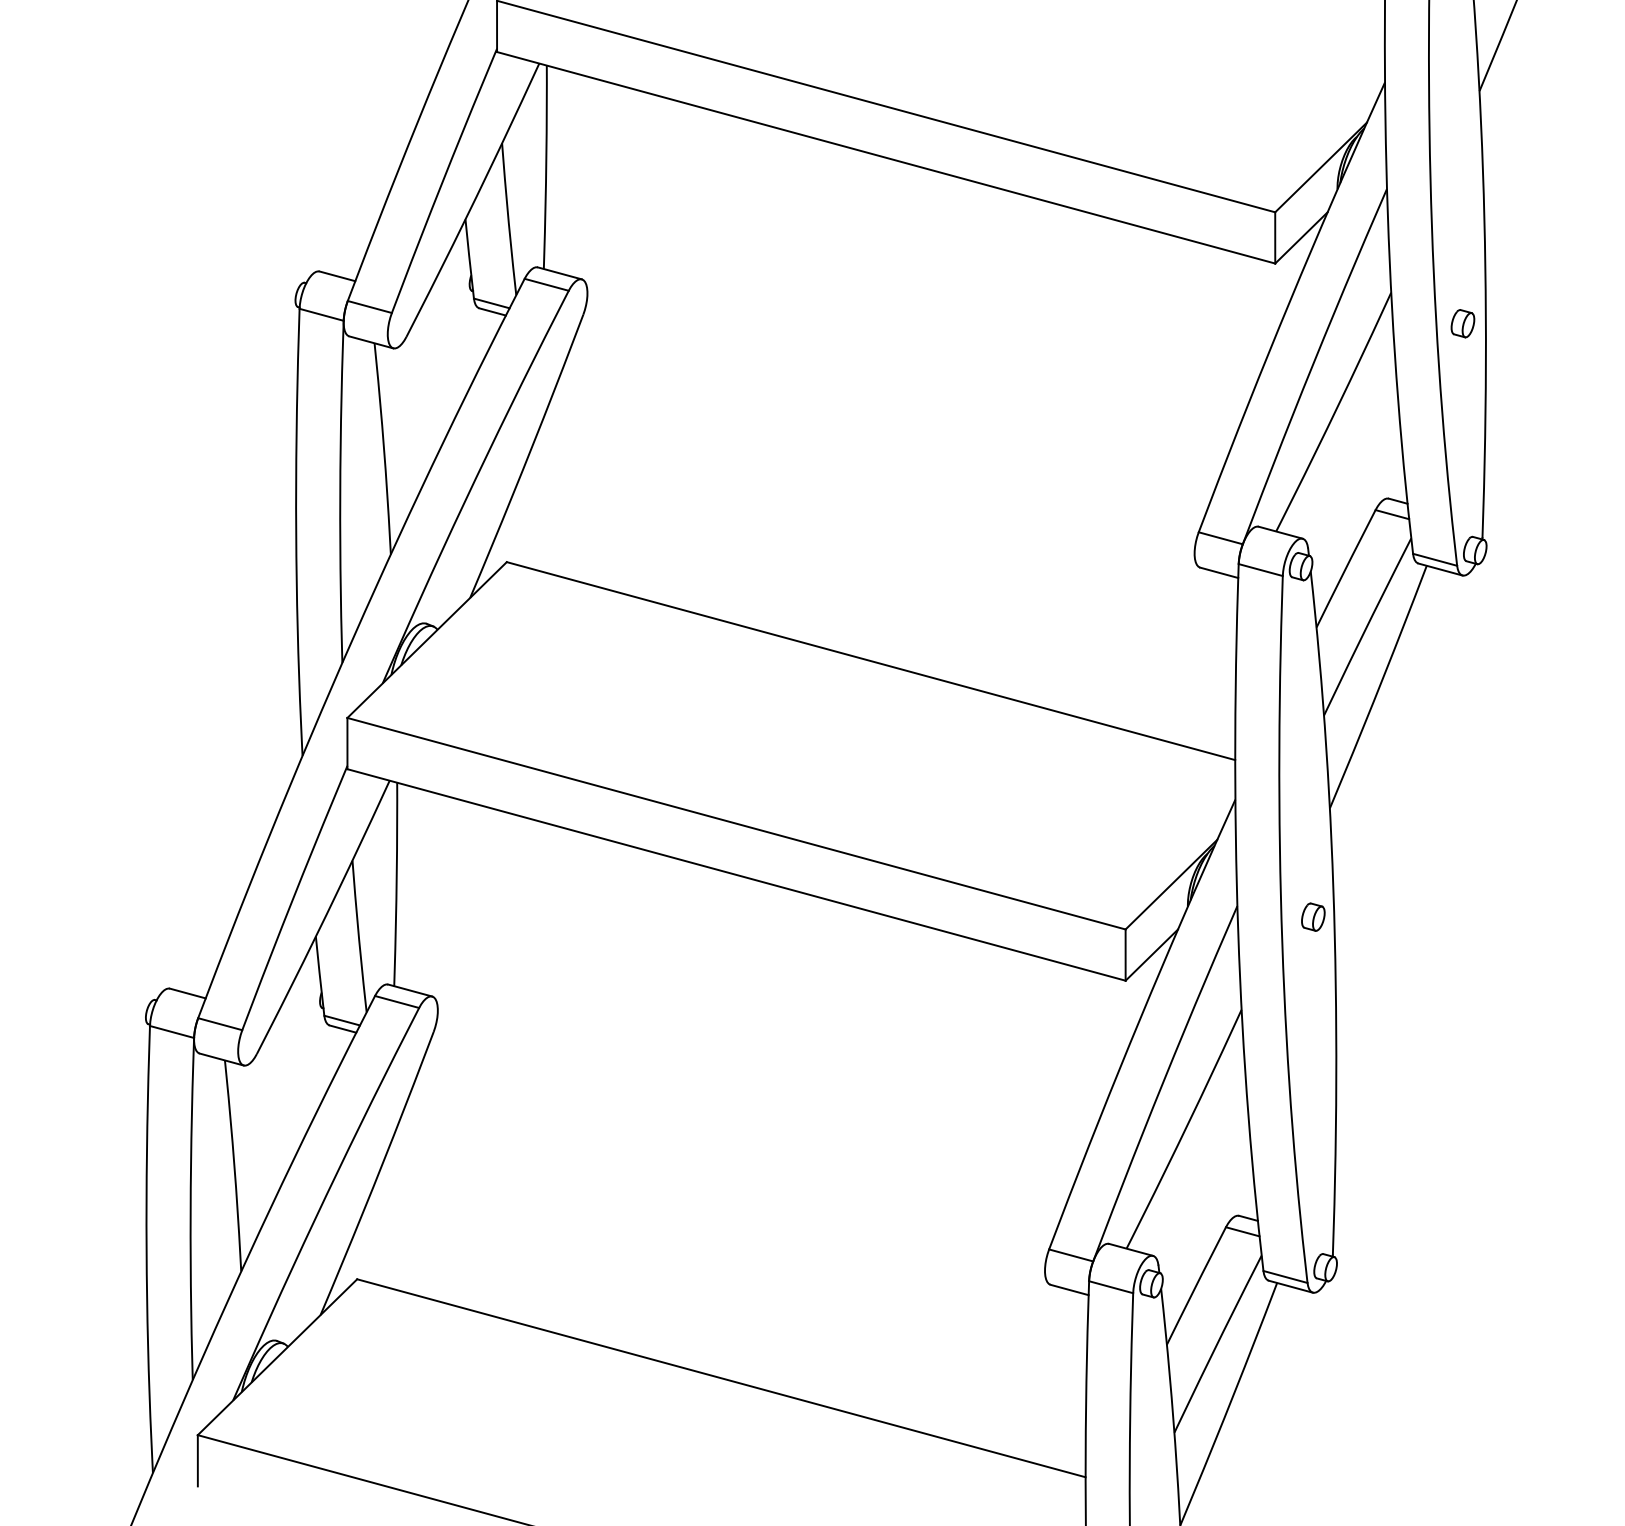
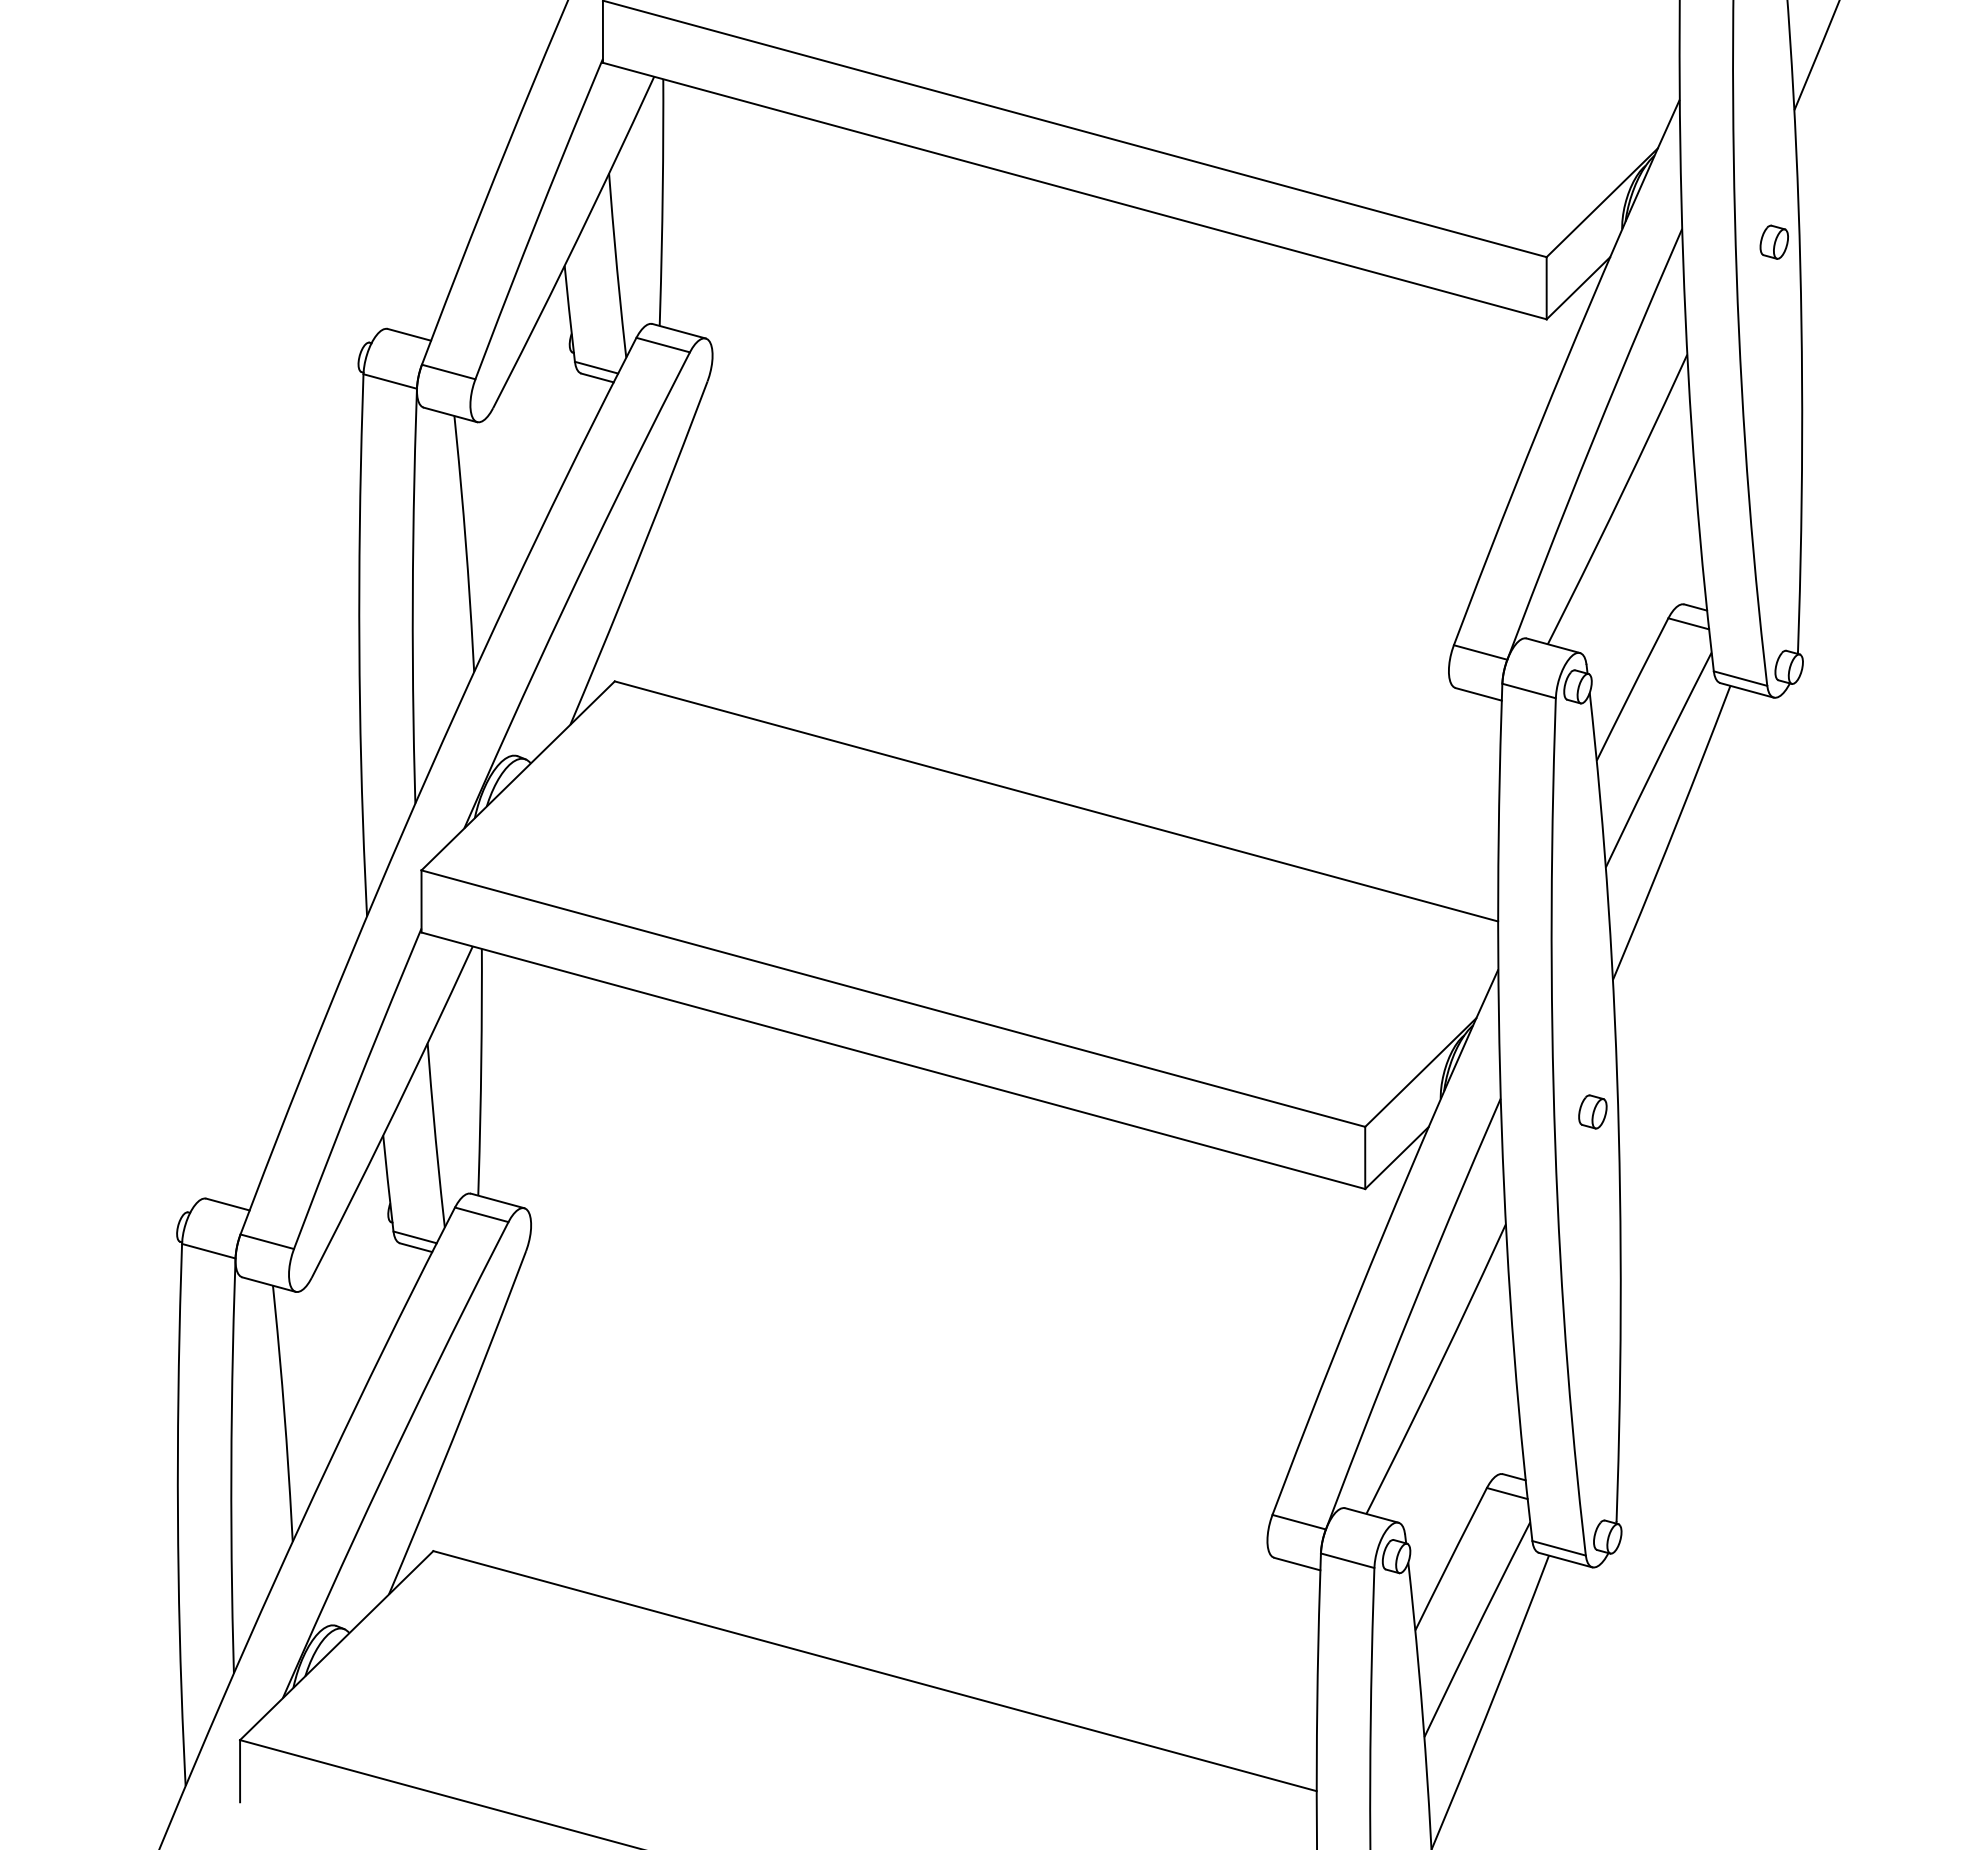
part: (1462, 323) -> (1773, 241), moved

